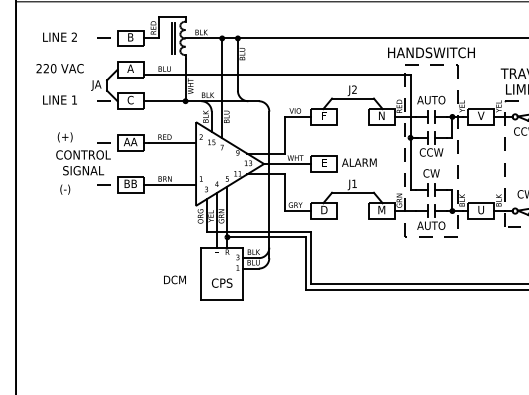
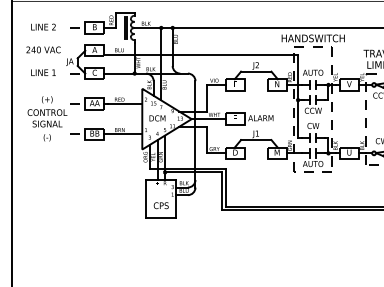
text: (46, 68) -> (33, 49), 220 -> 240
text: (83, 162) -> (47, 118), moved
text: (174, 279) -> (157, 118), moved

